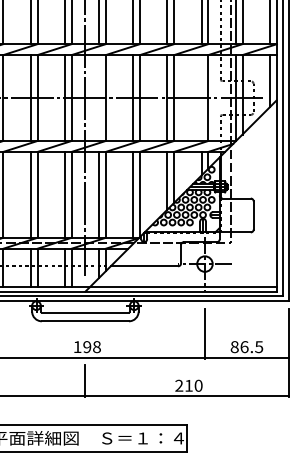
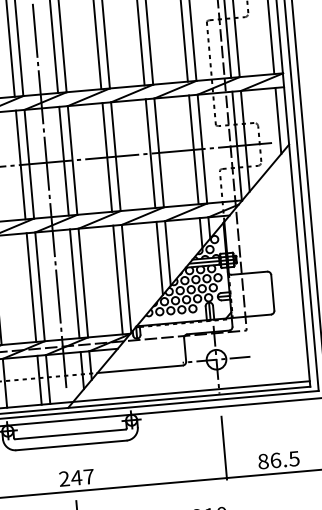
line: (99, 97) -> (64, 160), added
line: (201, 97) -> (193, 149), added
text: (86, 347) -> (75, 478), 198 -> 247

